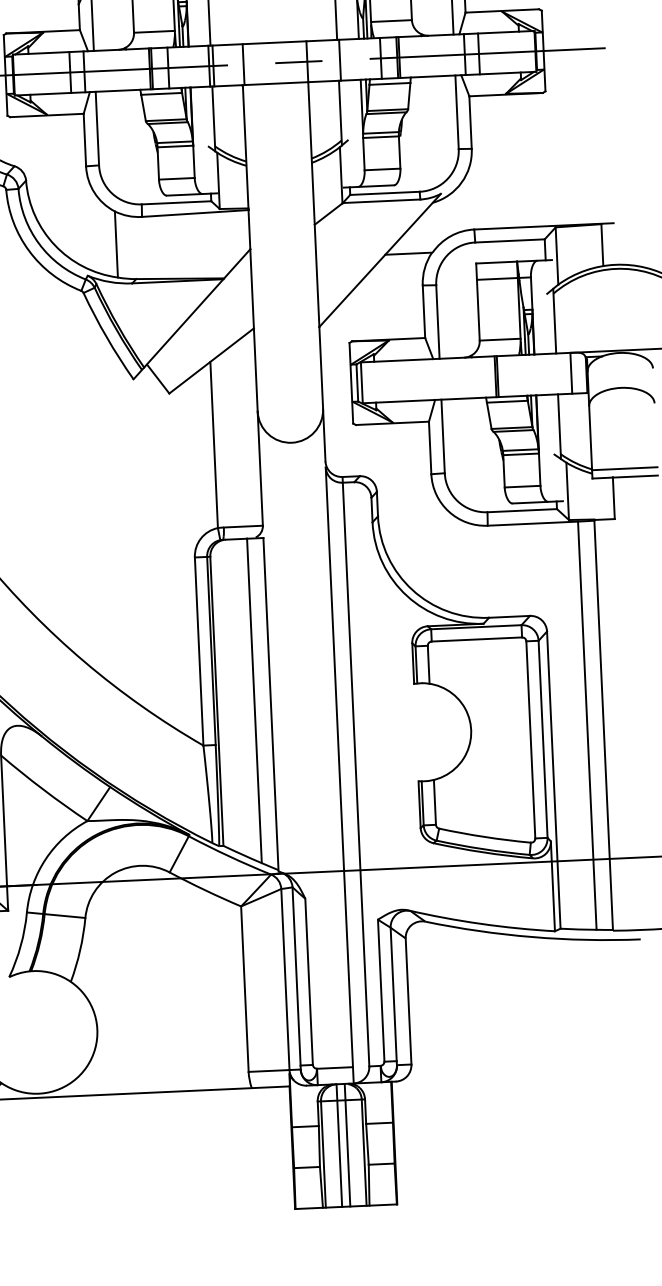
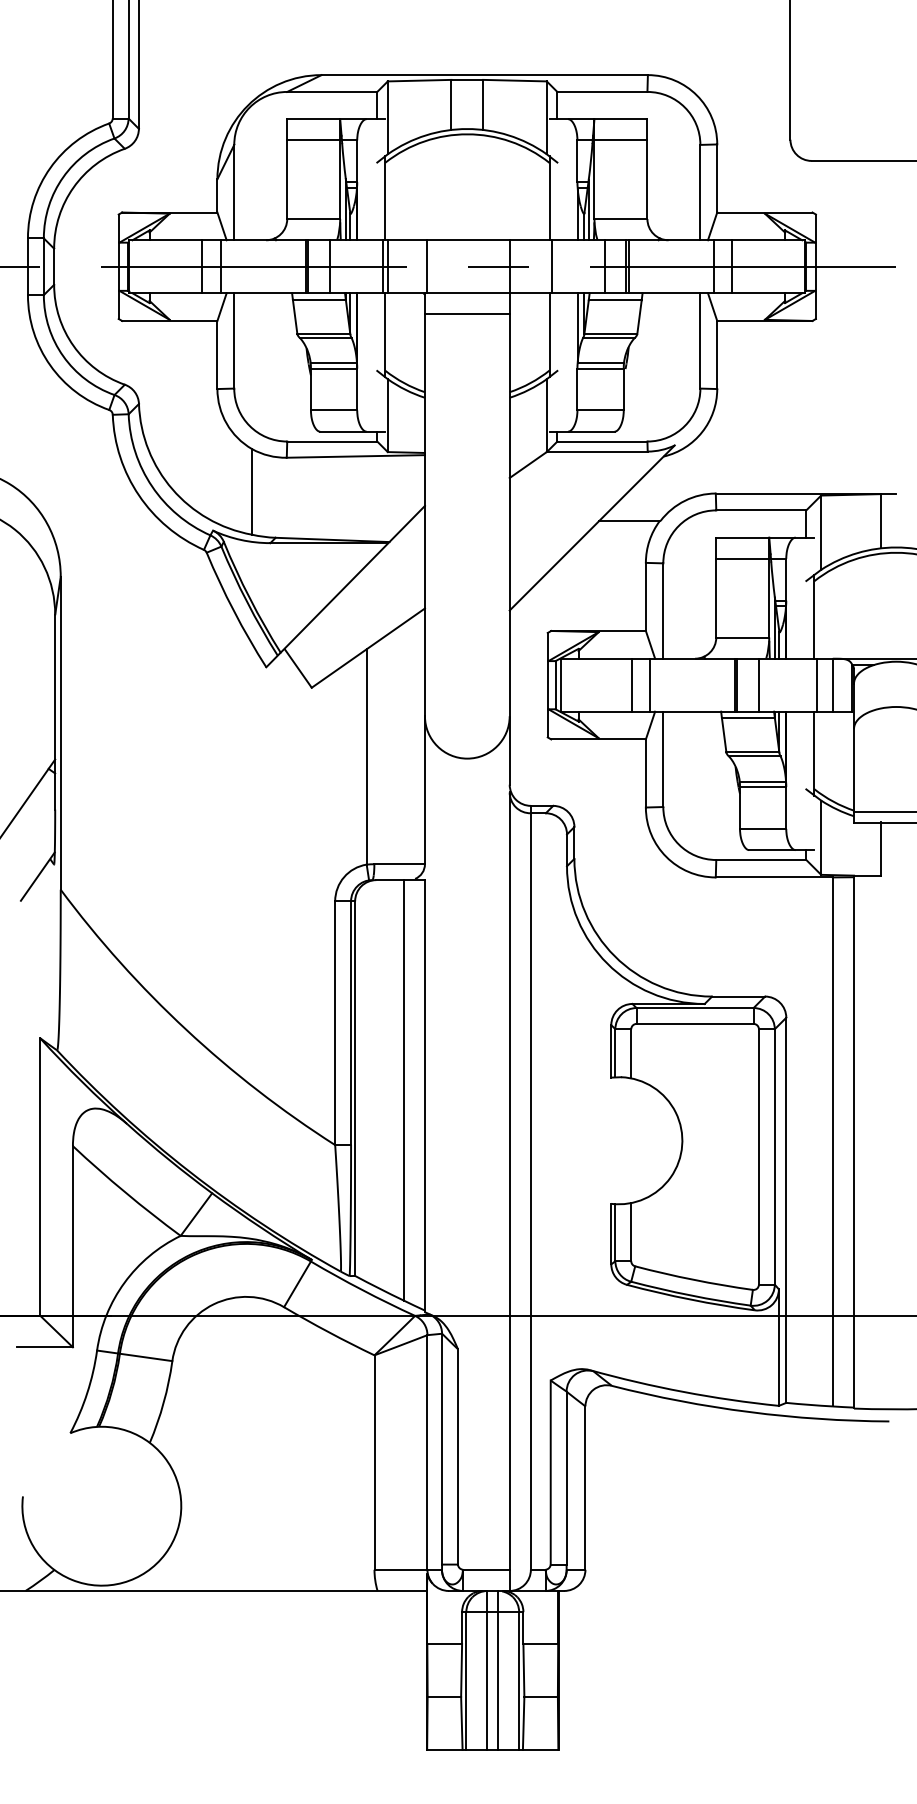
line: (275, 100) -> (466, 314), added
line: (559, 373) -> (817, 684), added
line: (513, 375) -> (758, 684), added
line: (415, 379) -> (631, 684), added
line: (429, 379) -> (649, 684), added

